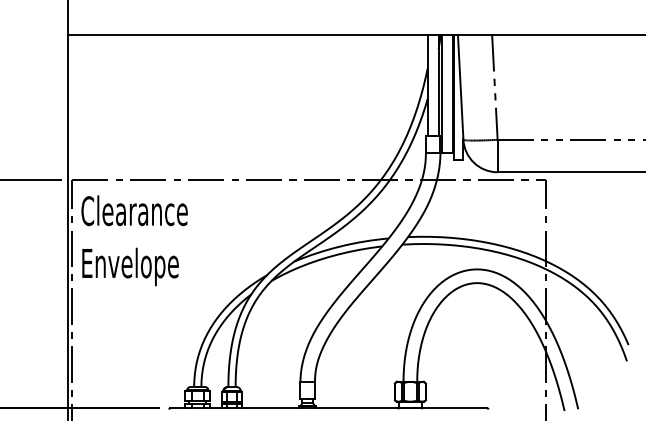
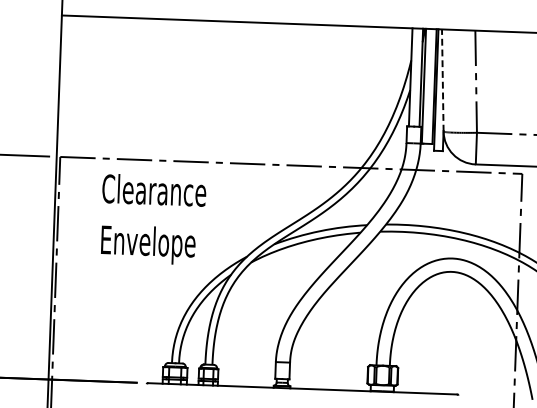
line: (460, 87) -> (442, 80), solid -> dashed
text: (134, 240) -> (153, 219), moved

